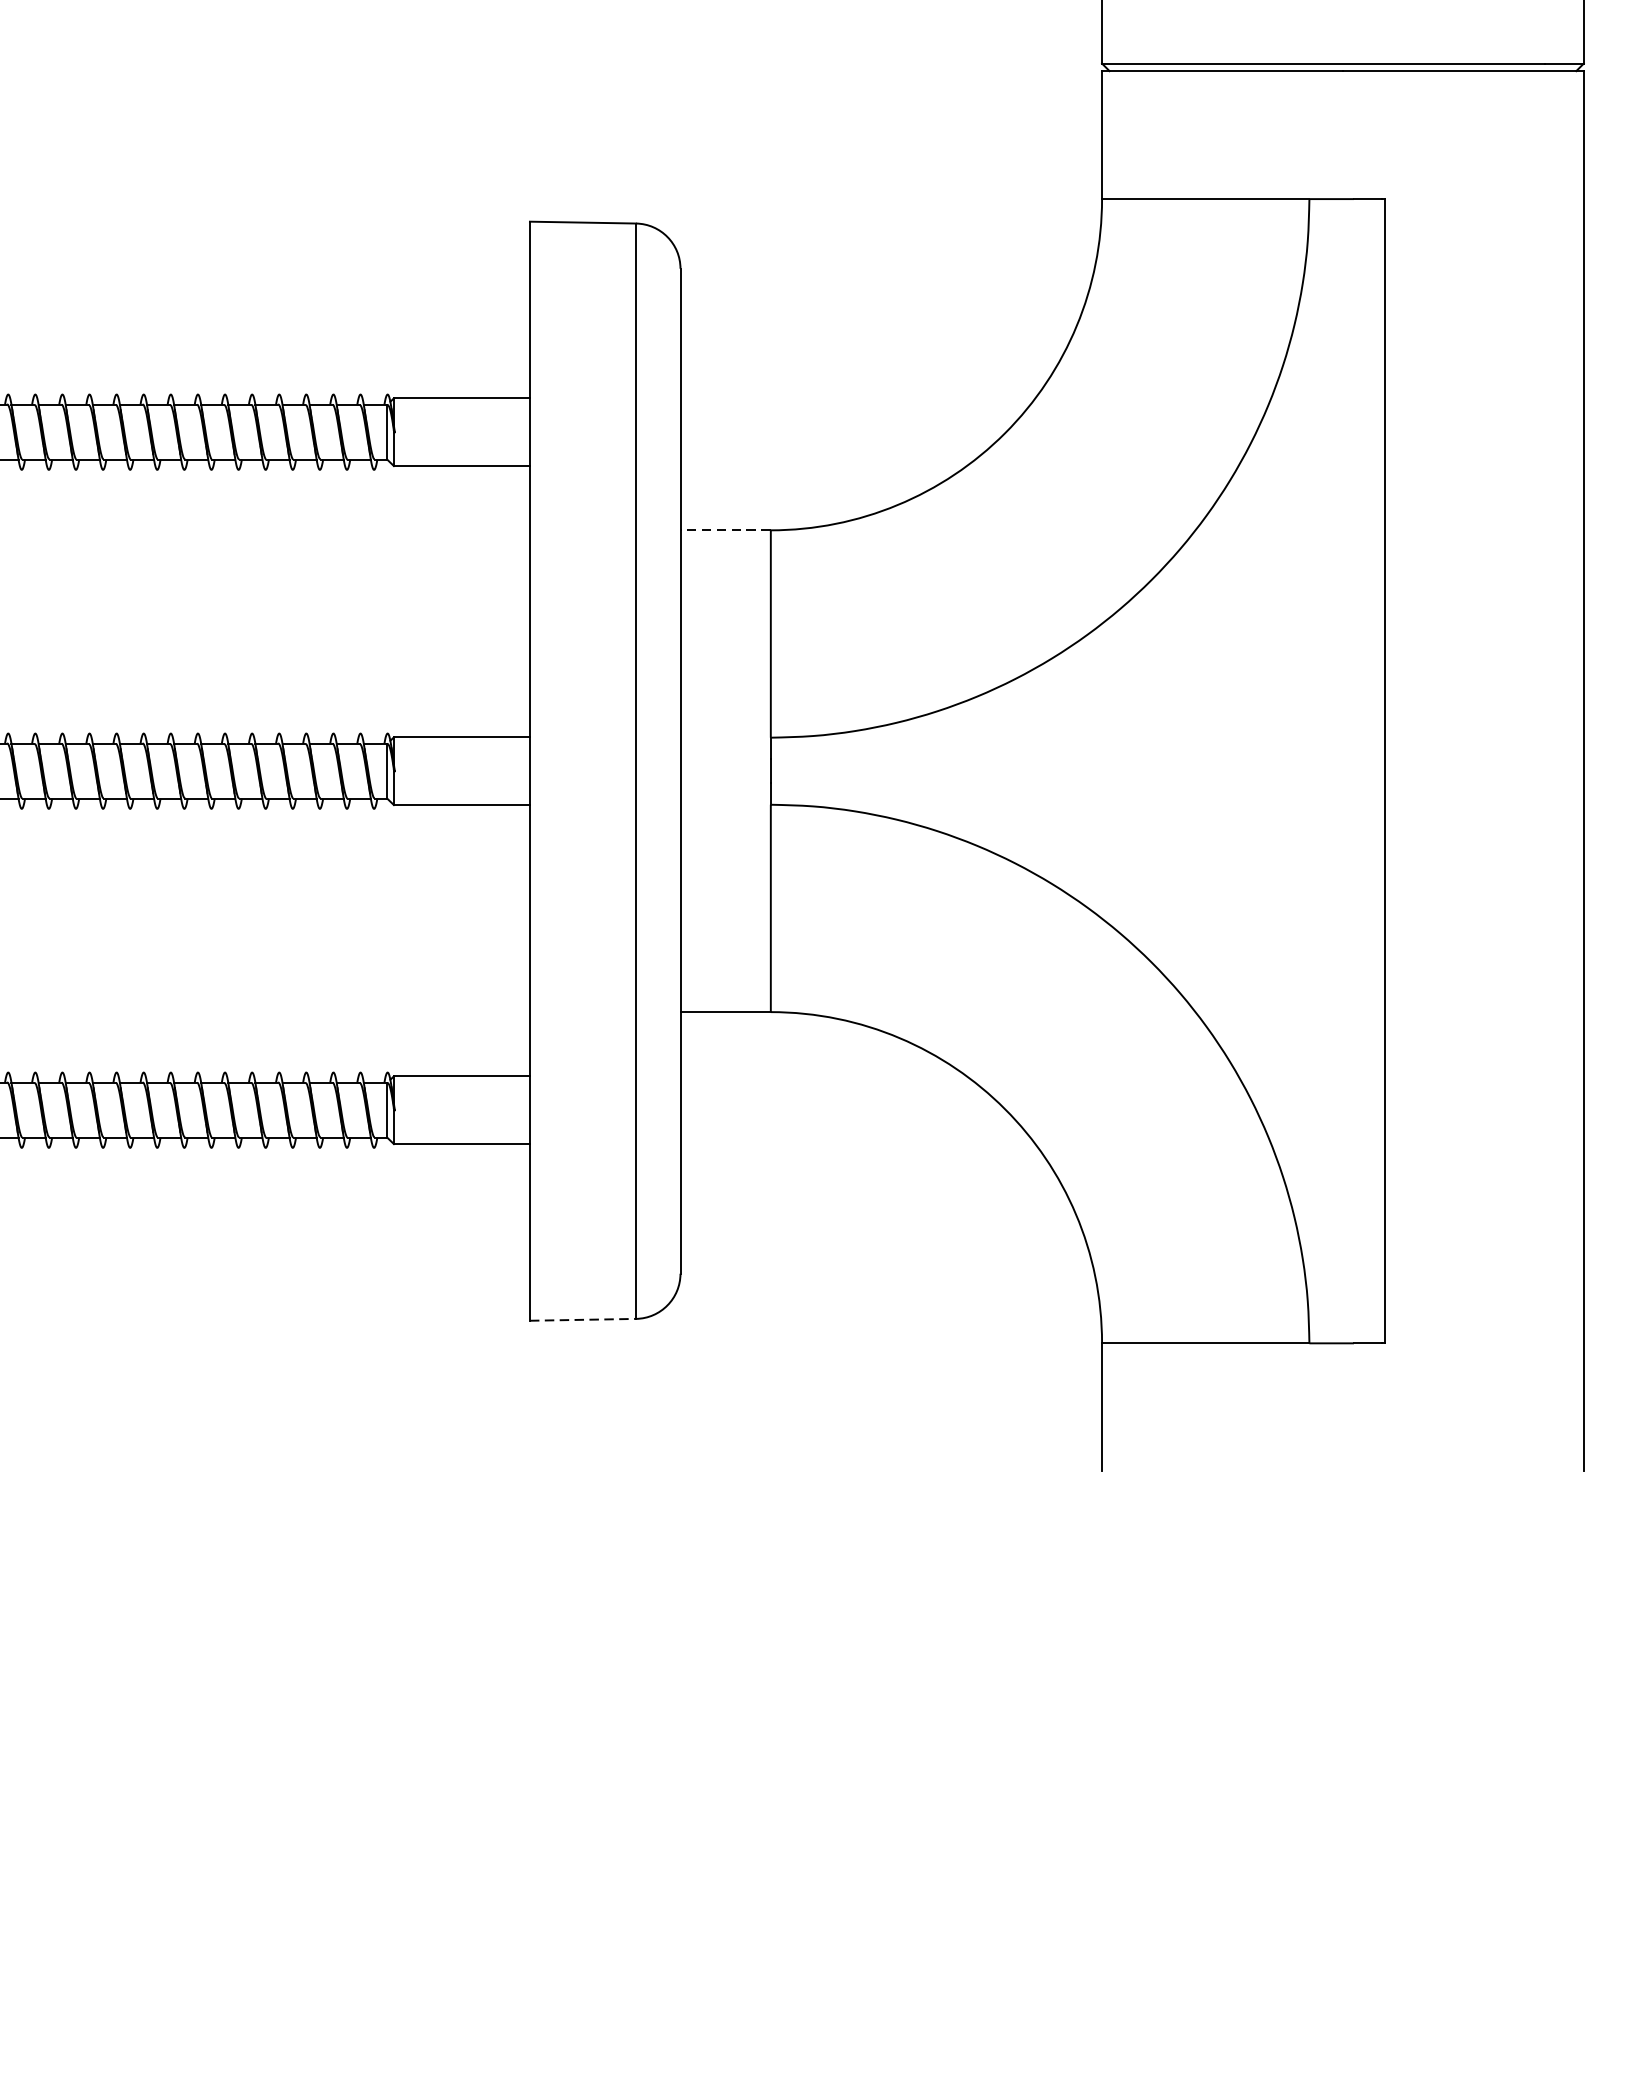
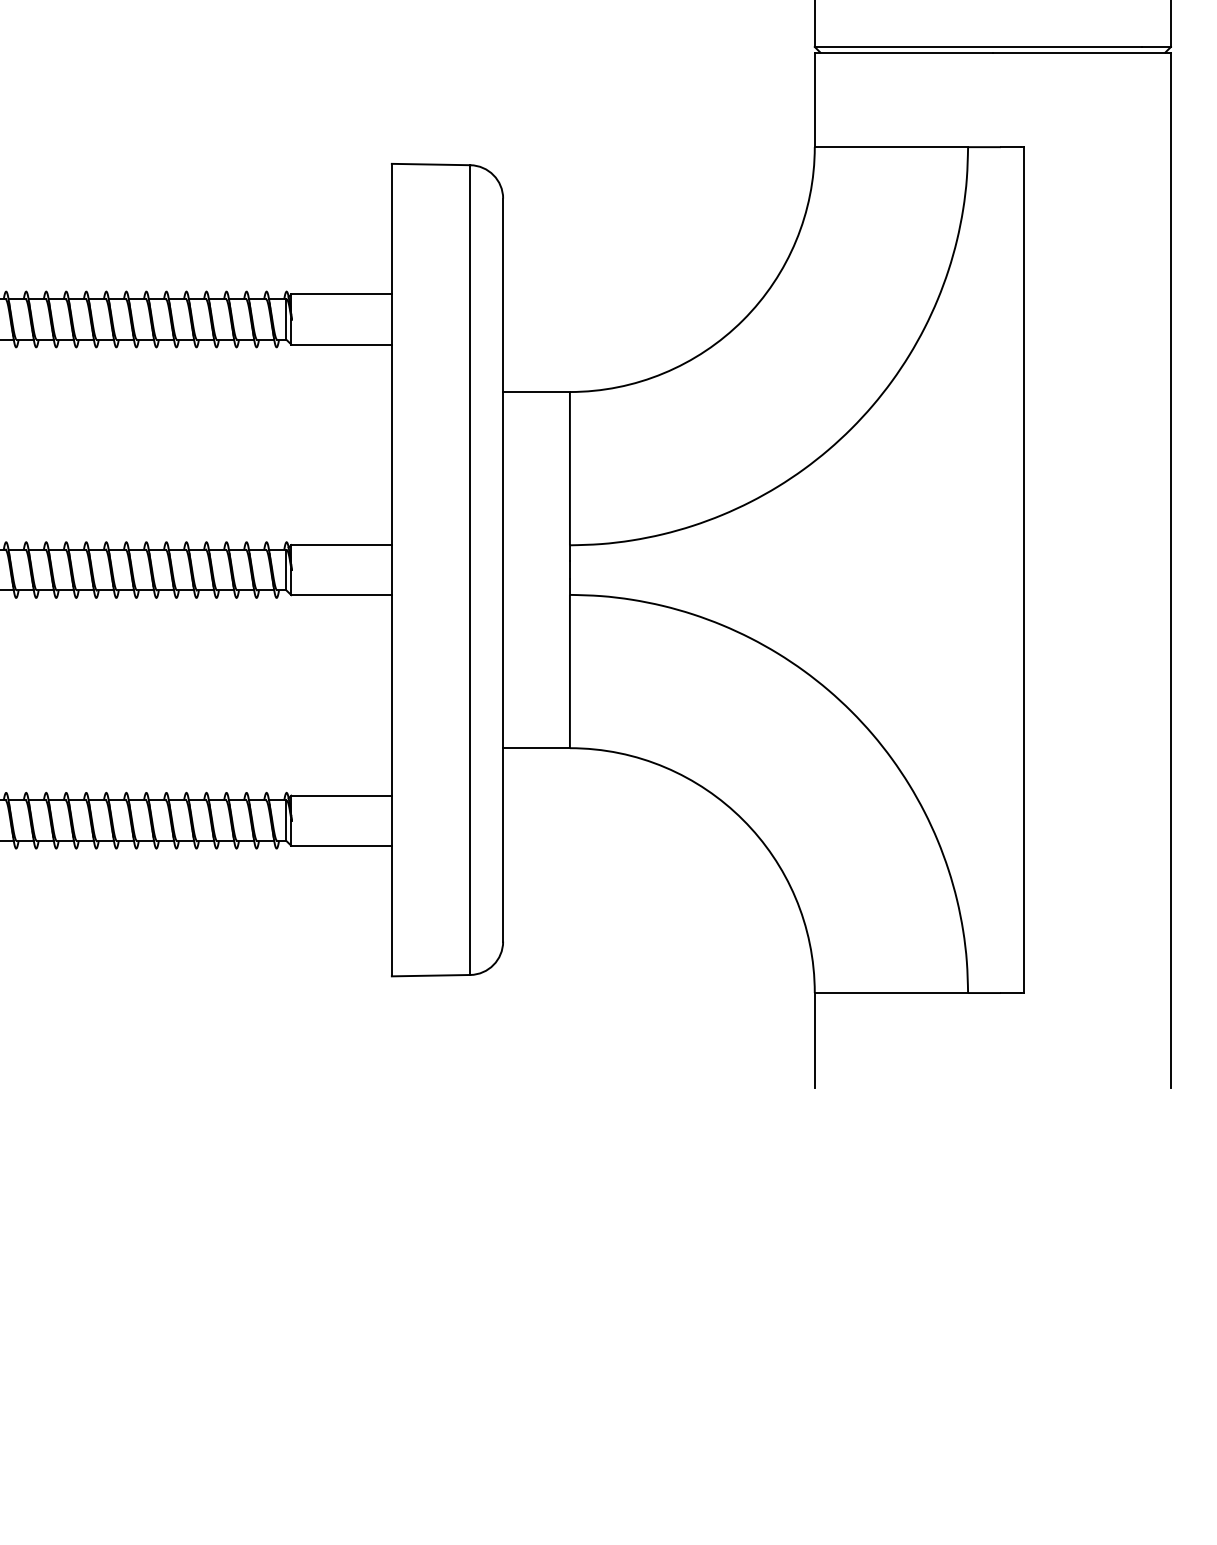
line: (725, 530) -> (536, 392), dashed -> solid
line: (583, 1319) -> (431, 975), dashed -> solid

